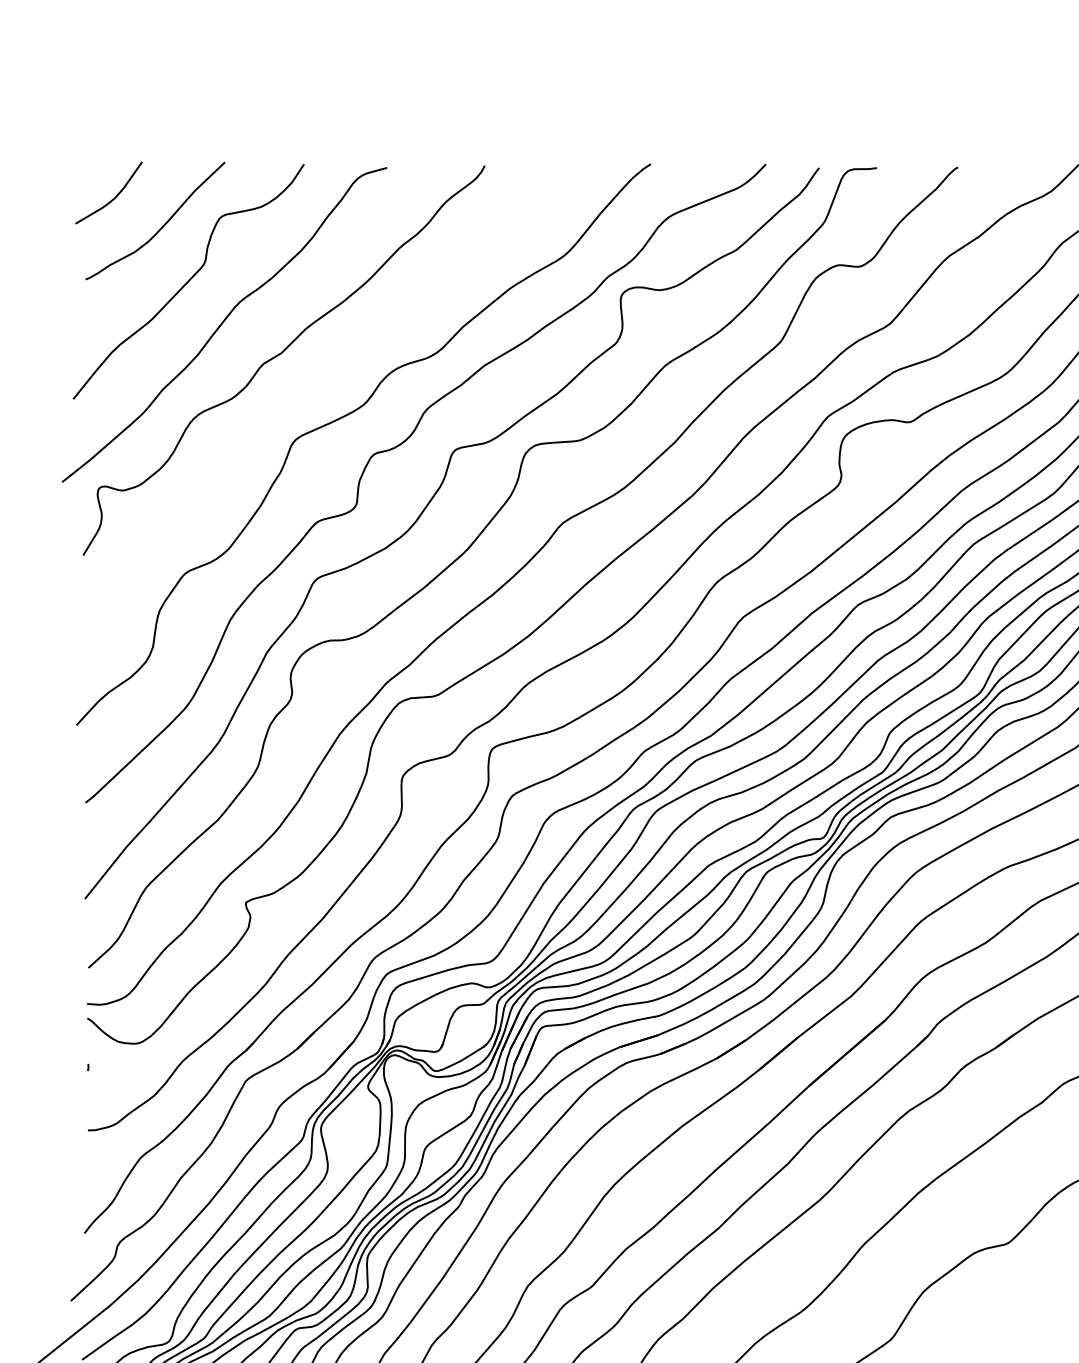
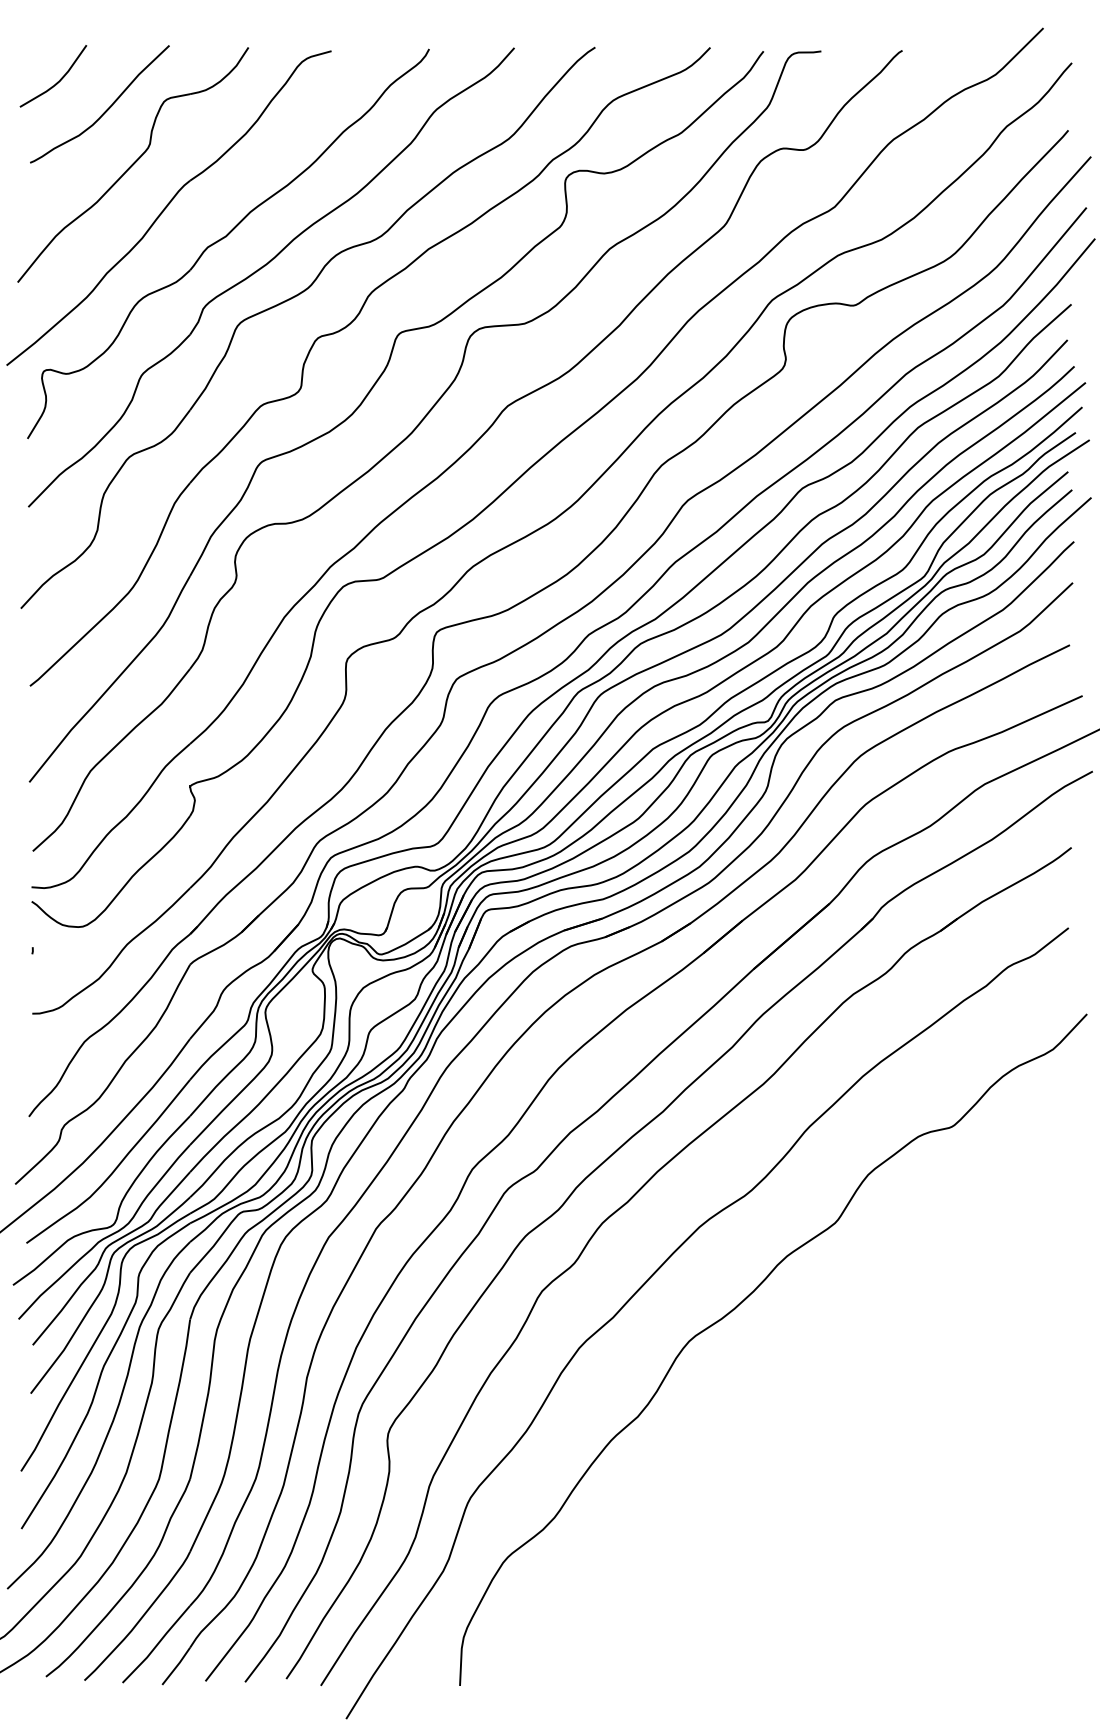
part: (321, 383) -> (265, 266), added

